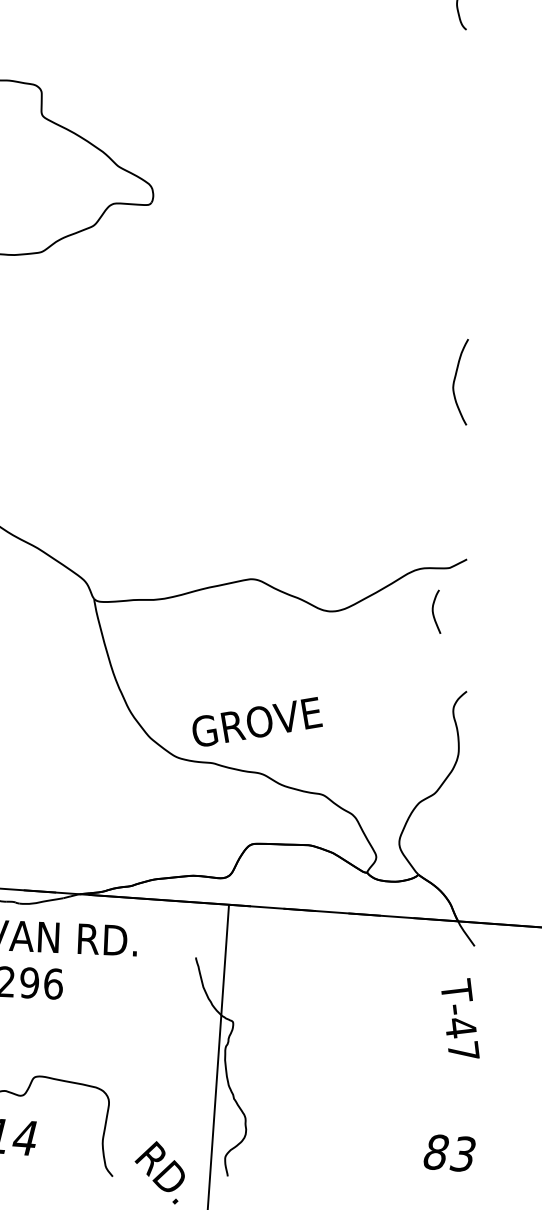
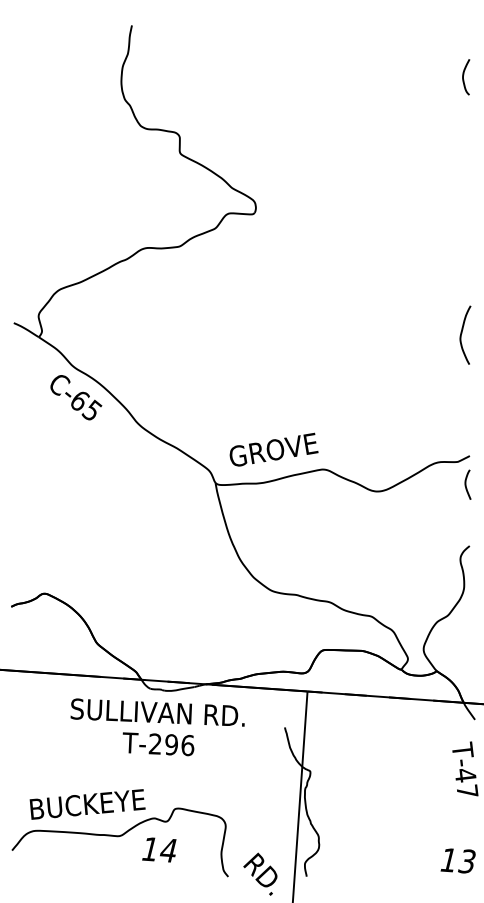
curve: (434, 611) -> (466, 484), moved
text: (256, 721) -> (273, 449), moved
text: (435, 1152) -> (448, 860), 83 -> 13

